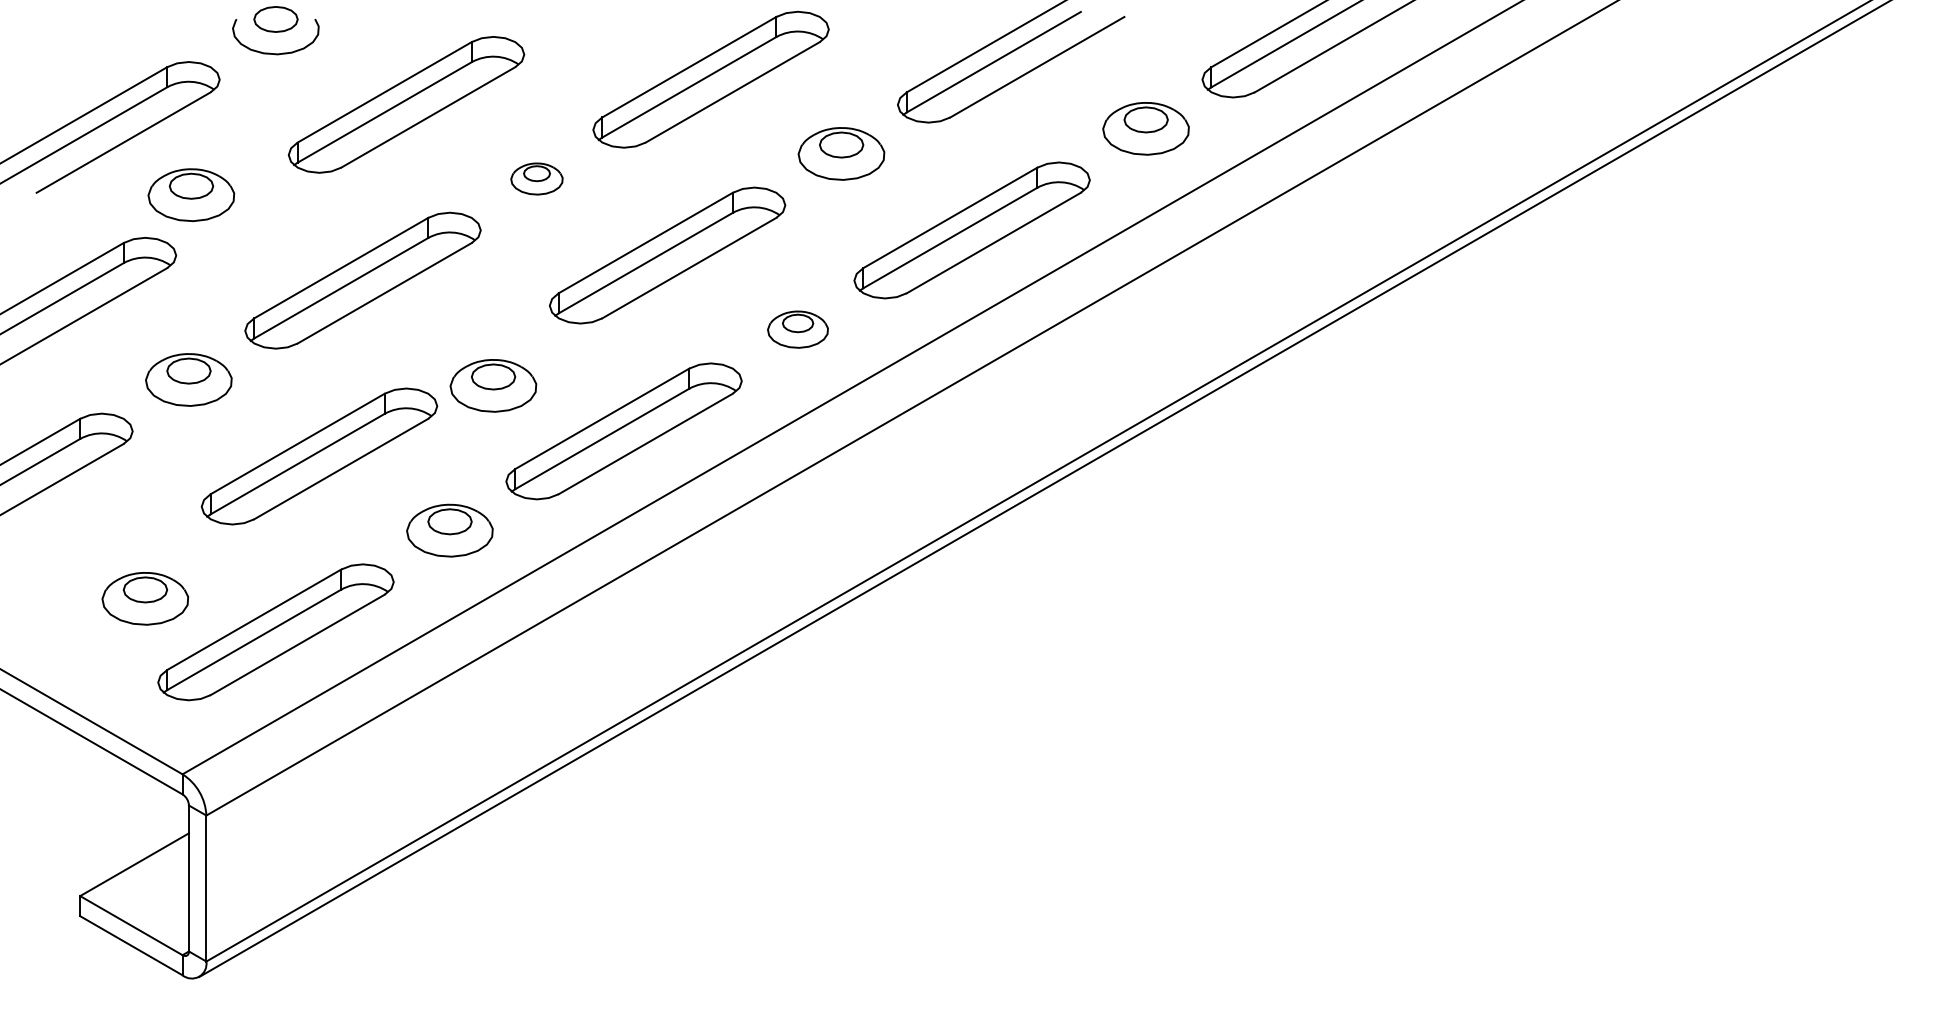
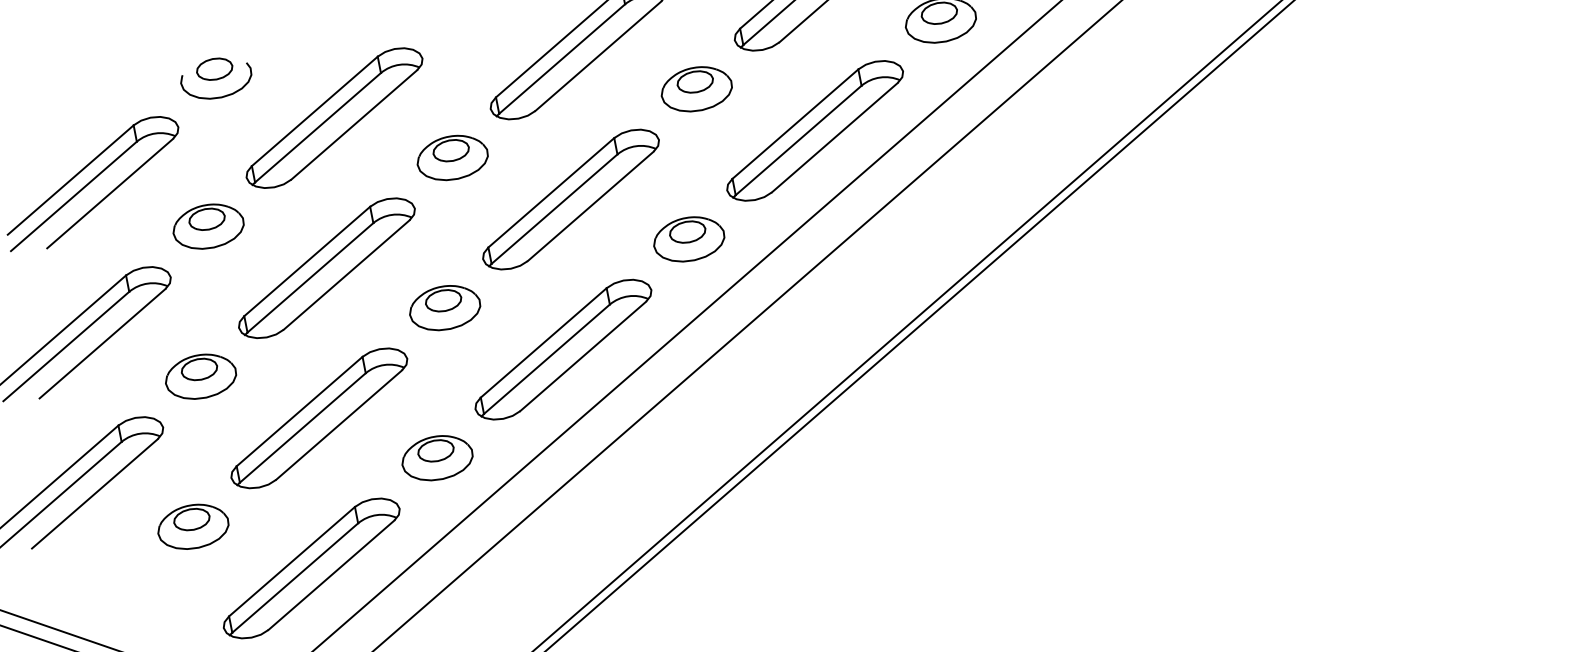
part: (536, 178) -> (452, 157), size x1.67
part: (191, 195) -> (208, 226), moved
part: (797, 329) -> (688, 239), size x1.43
part: (493, 385) -> (444, 307), moved
part: (145, 598) -> (193, 526), moved

